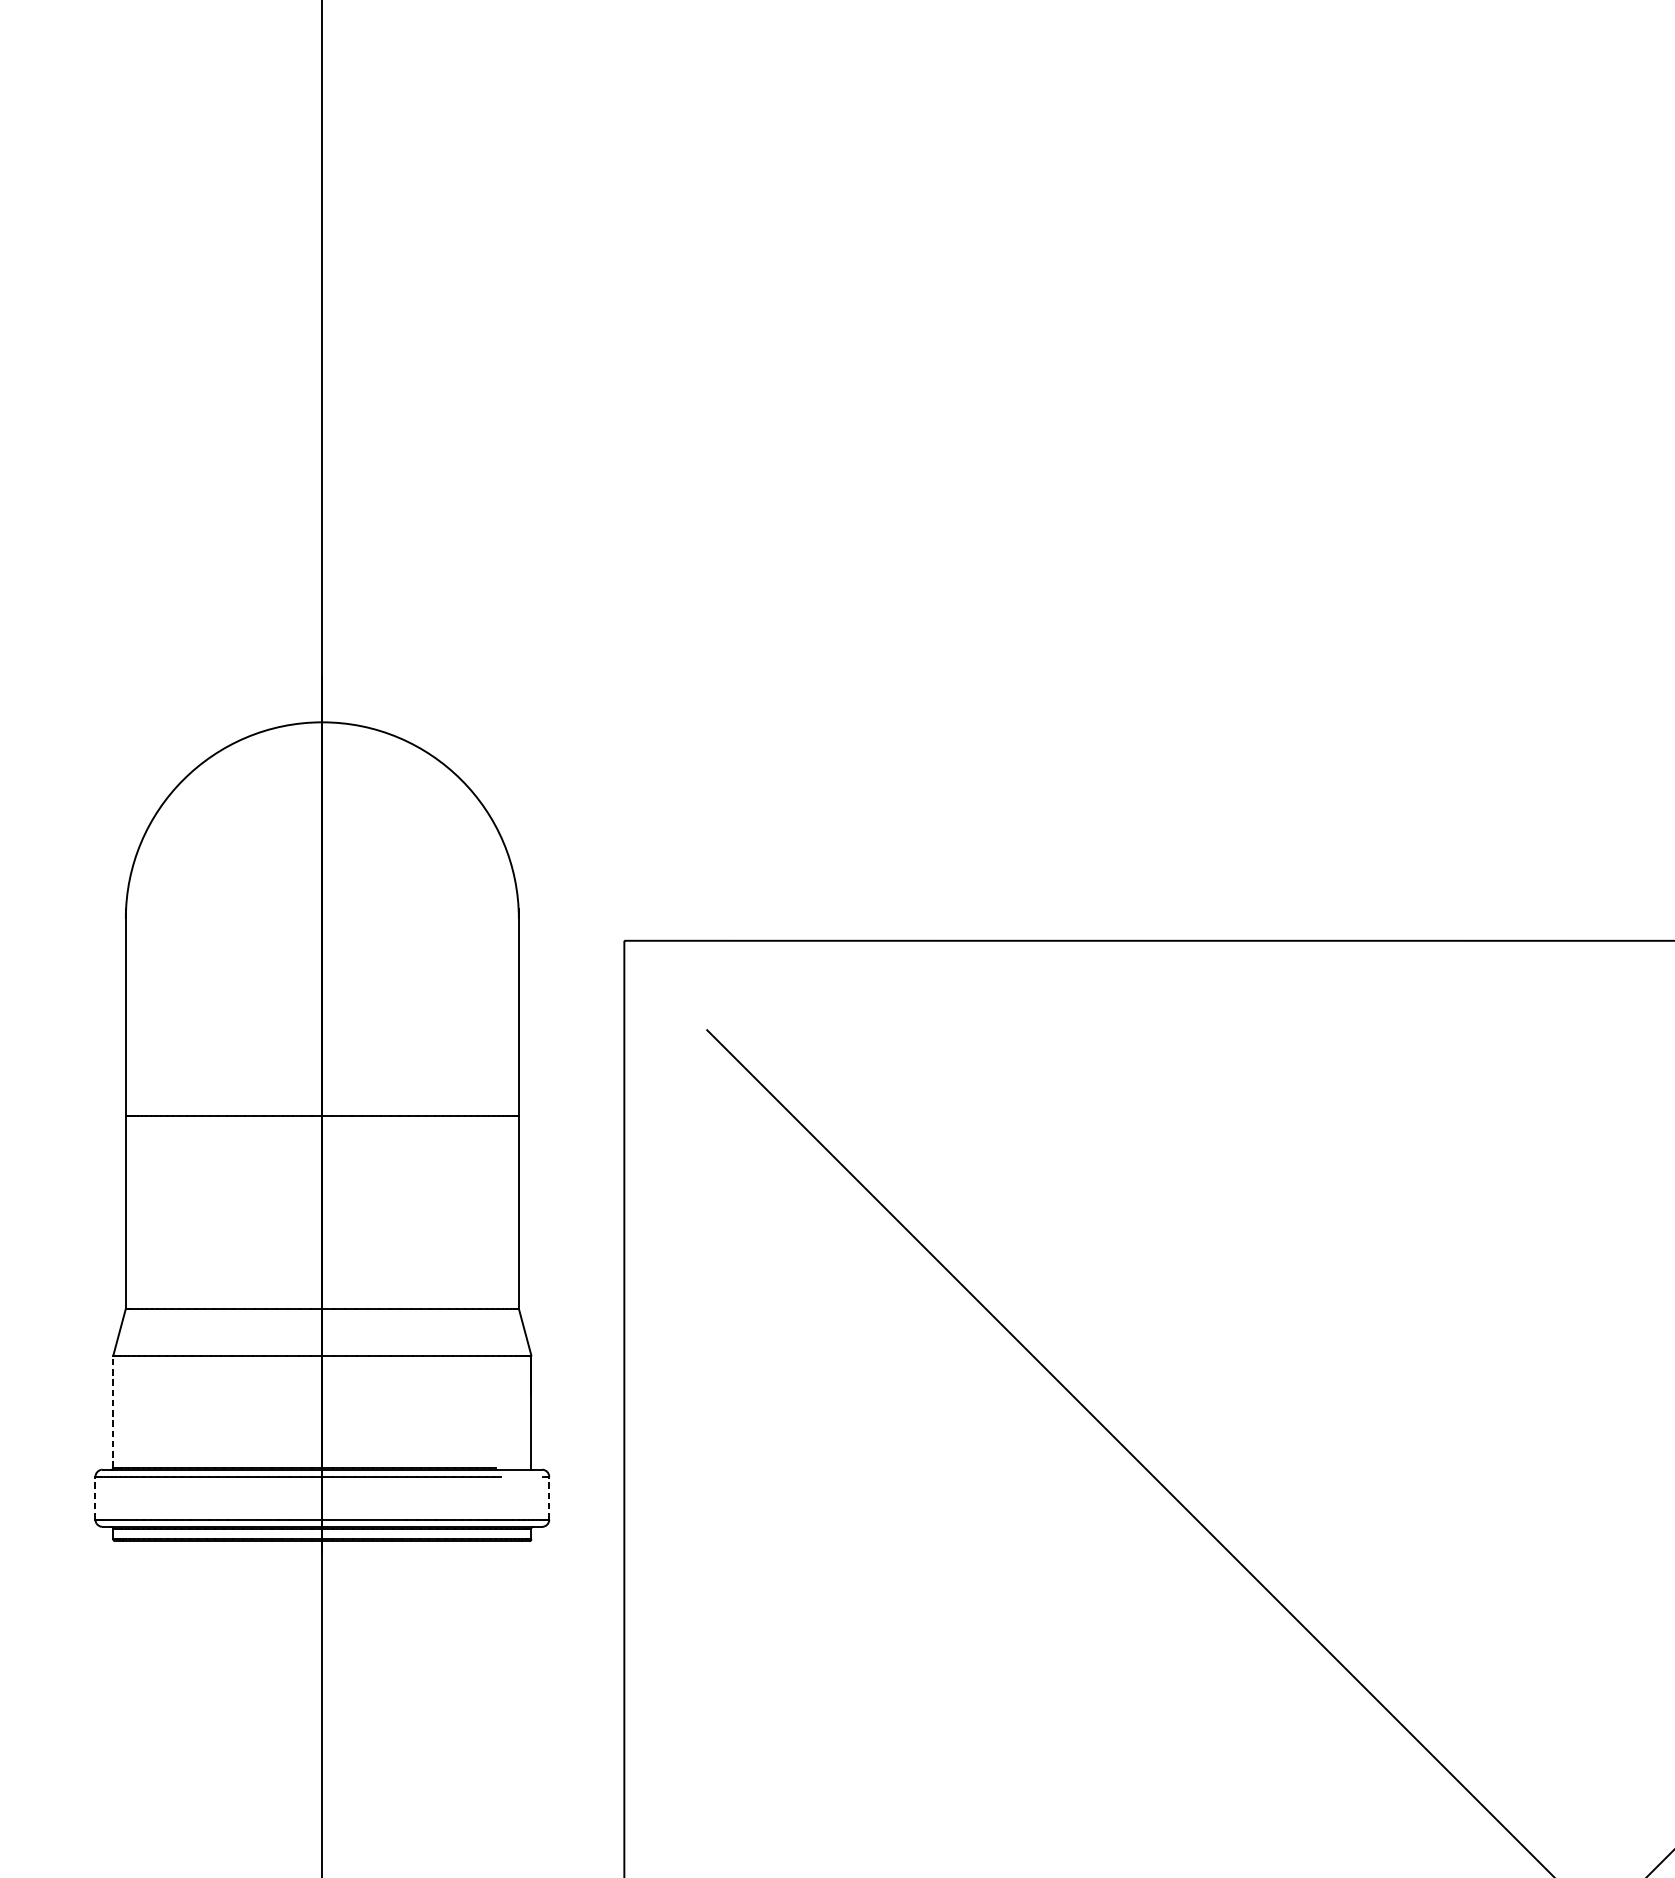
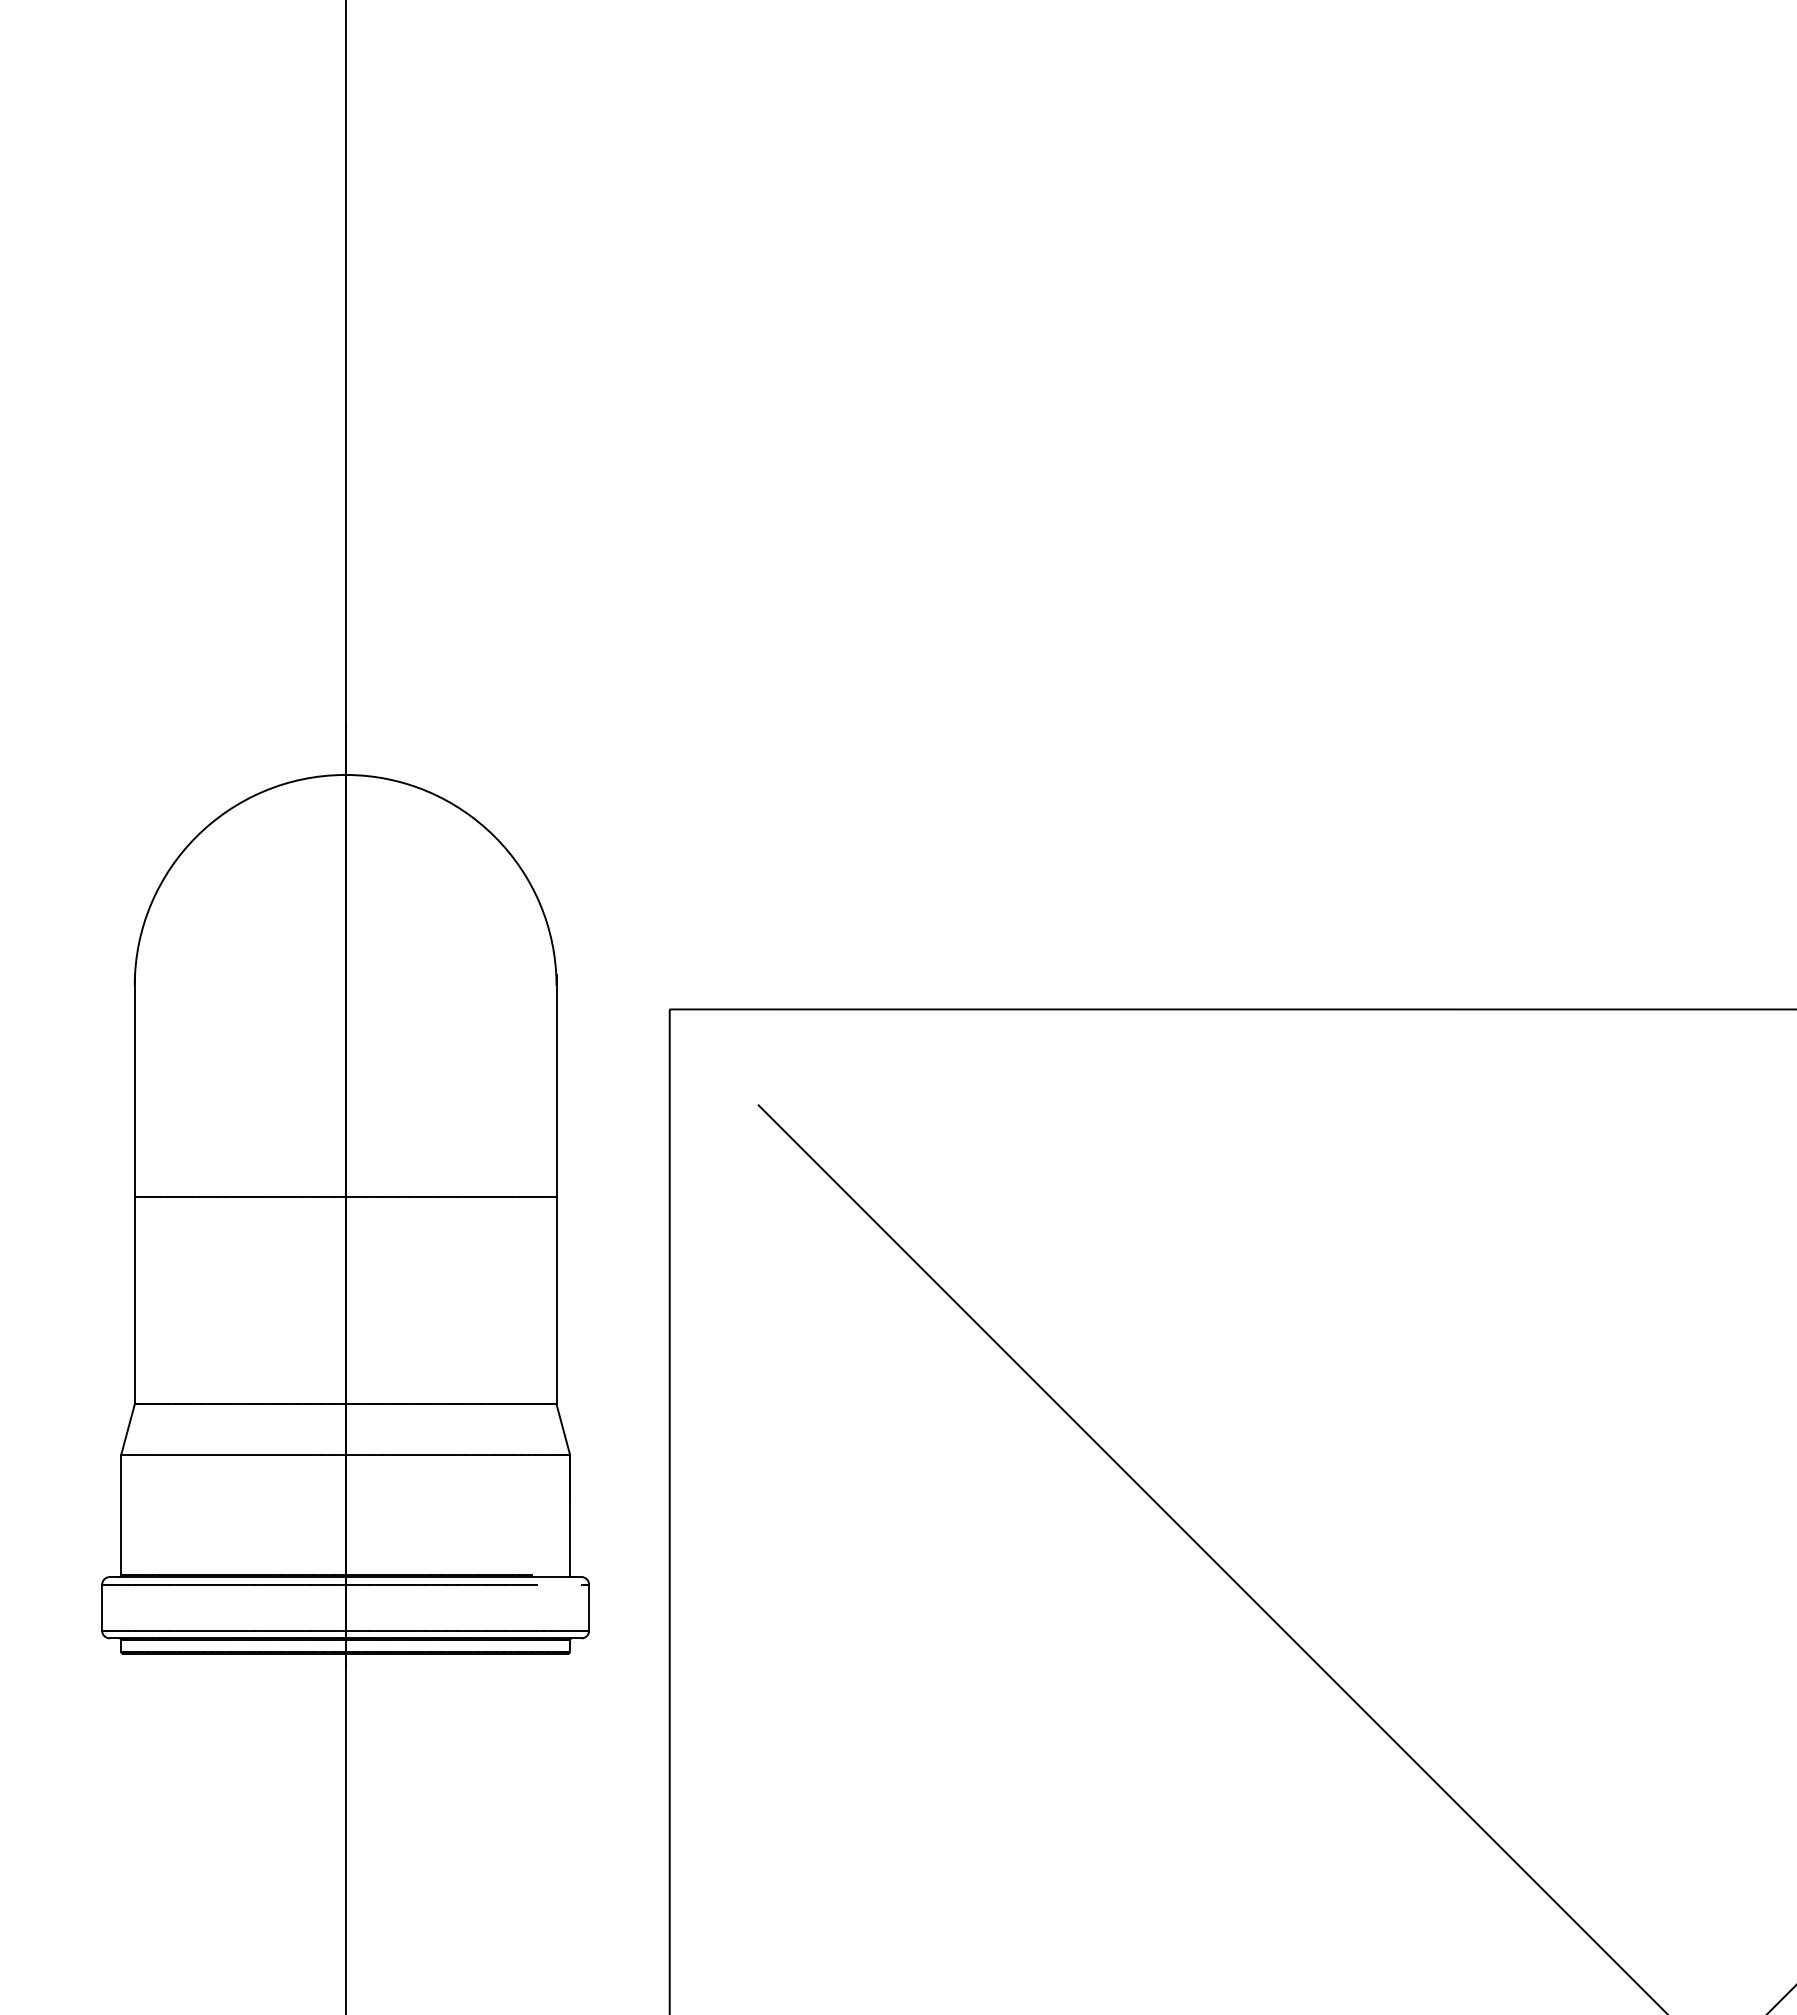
line: (113, 1411) -> (121, 1514), dashed -> solid
line: (95, 1498) -> (102, 1607), dashed -> solid
line: (549, 1498) -> (589, 1607), dashed -> solid

